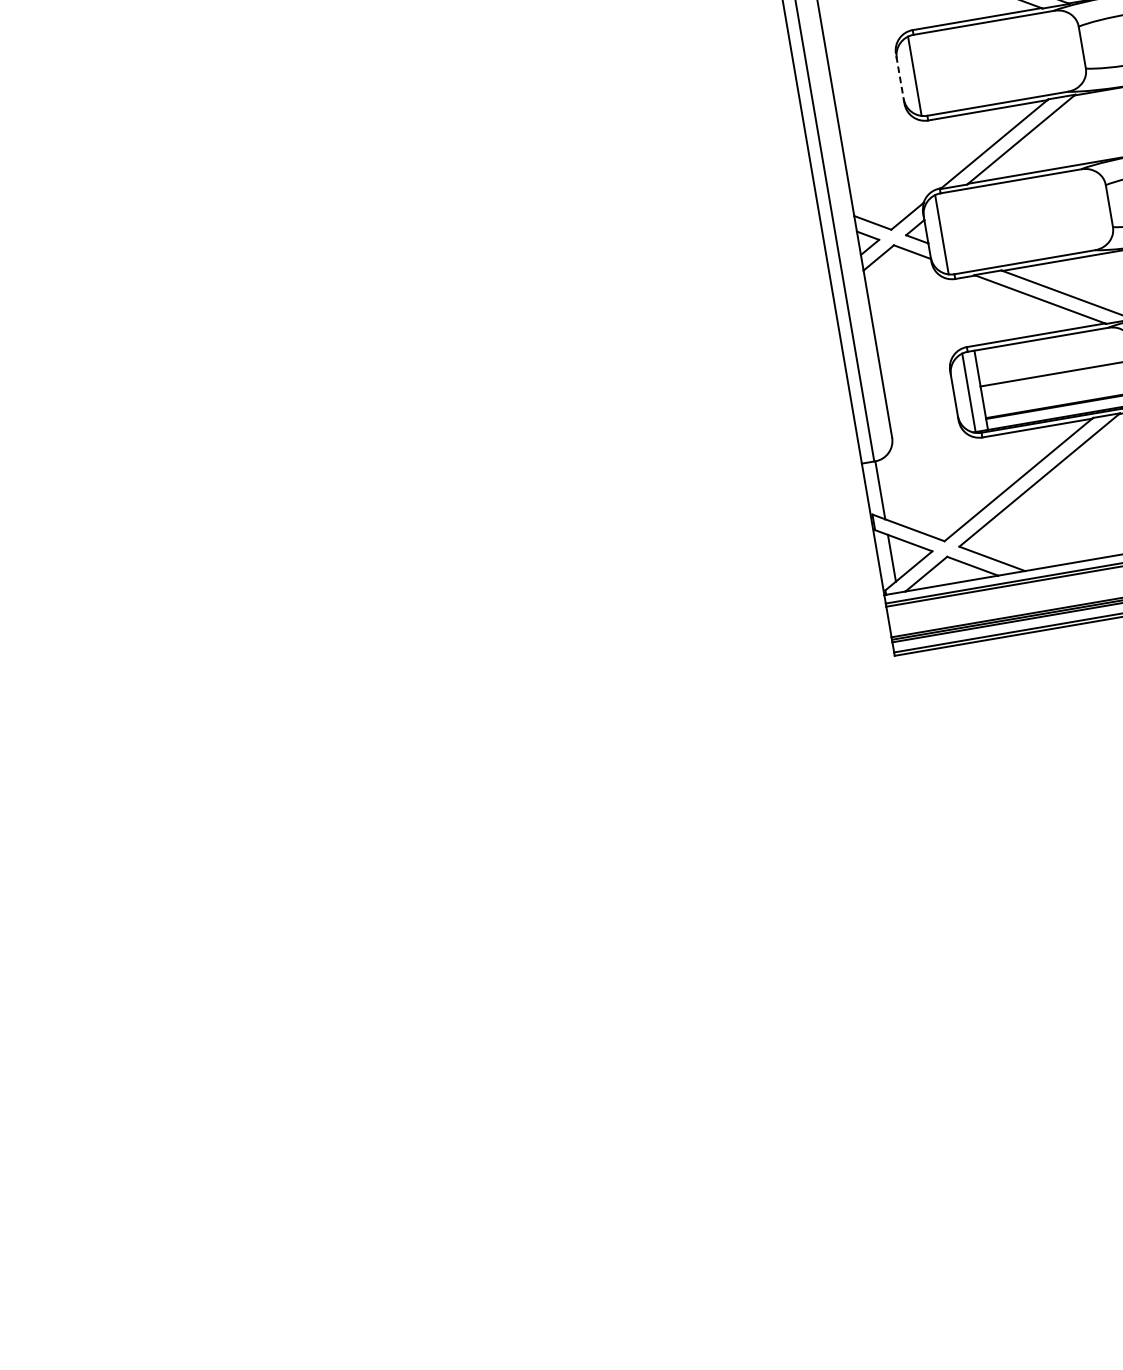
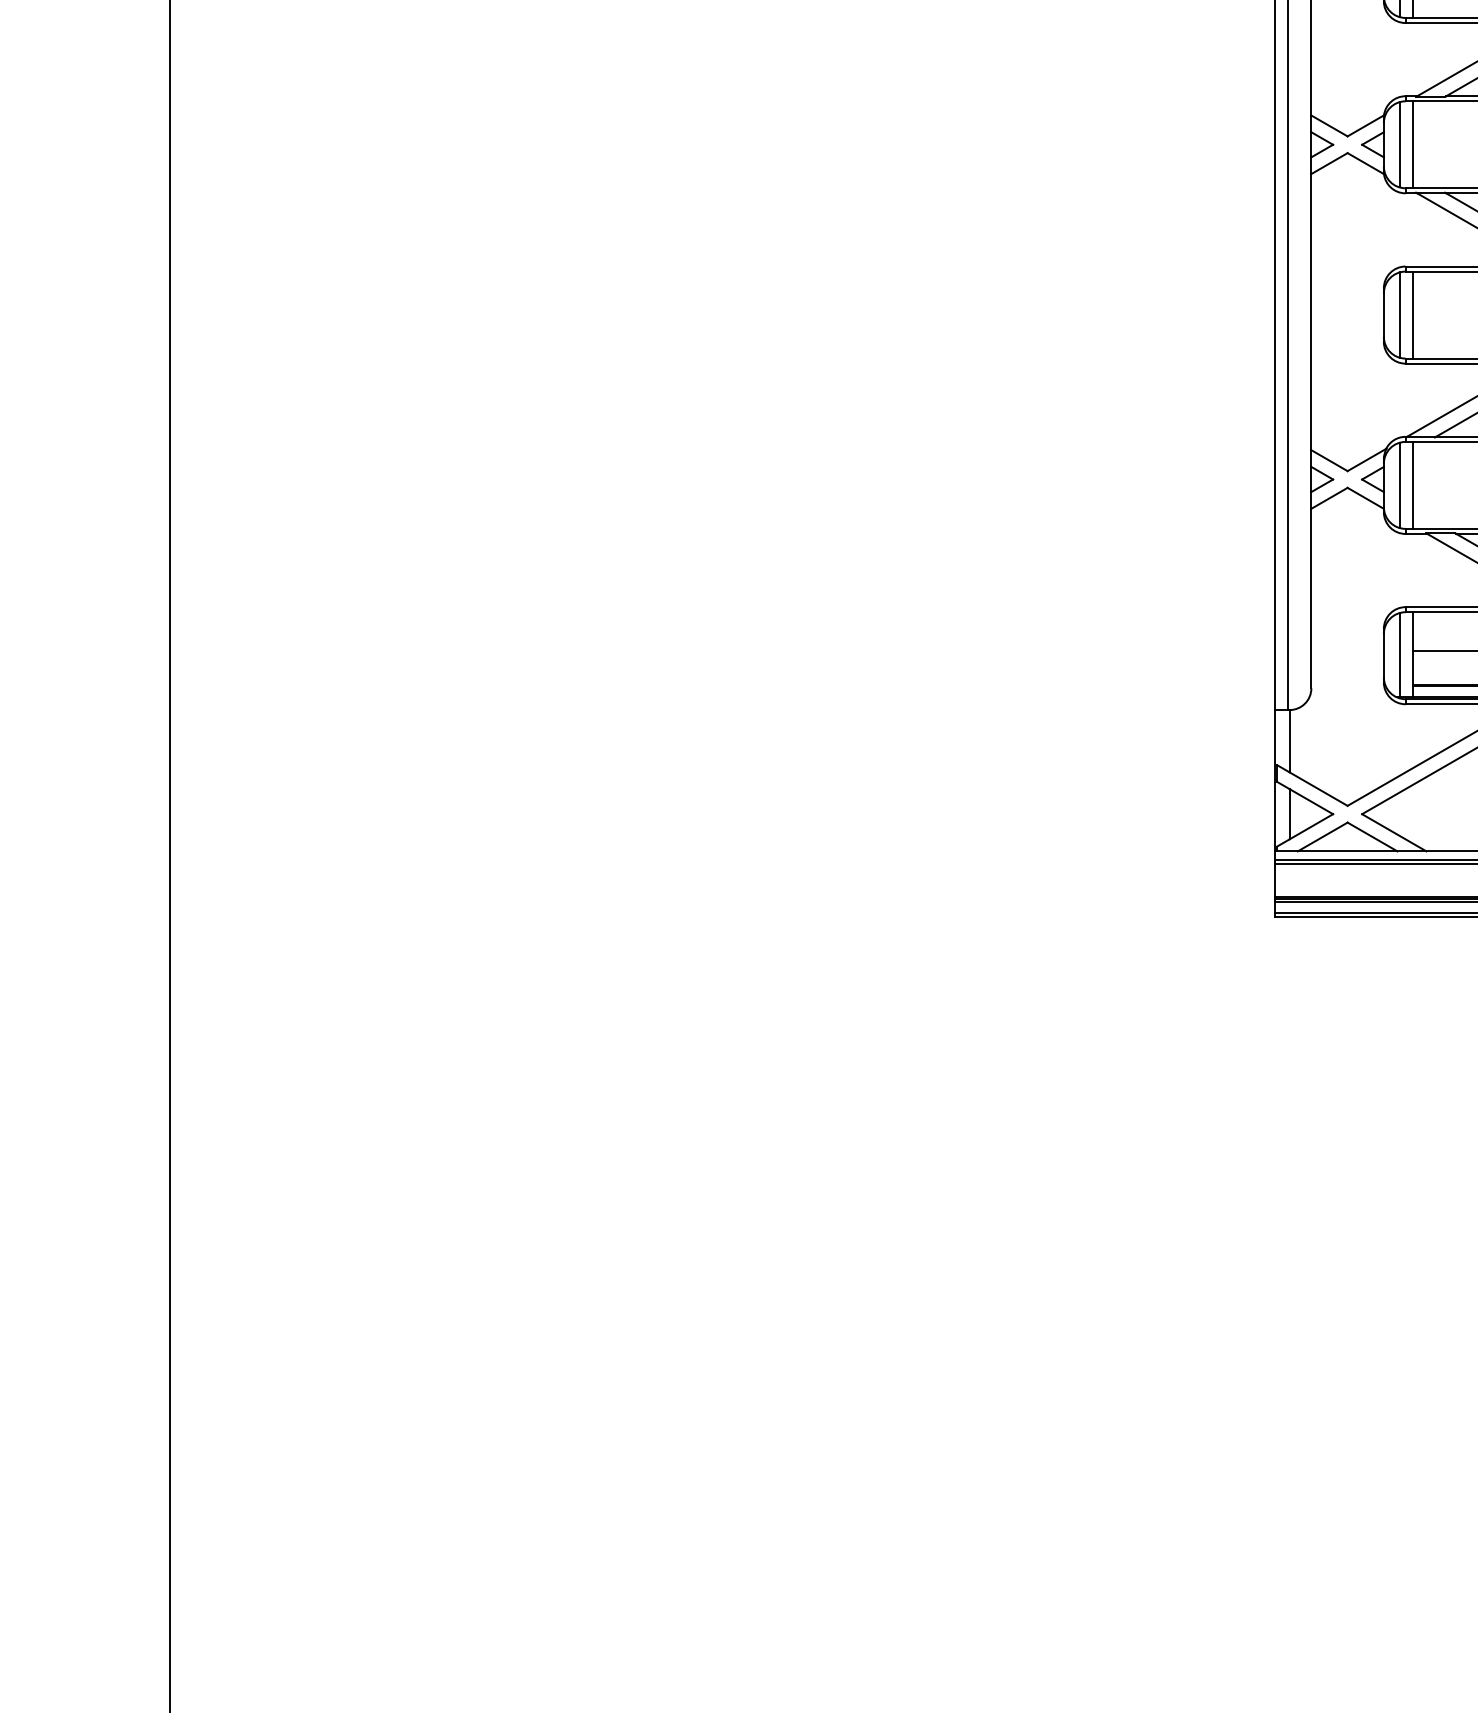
line: (926, 73) -> (1412, 314), added
line: (899, 79) -> (1383, 315), dashed -> solid
line: (953, 231) -> (1412, 484), added

